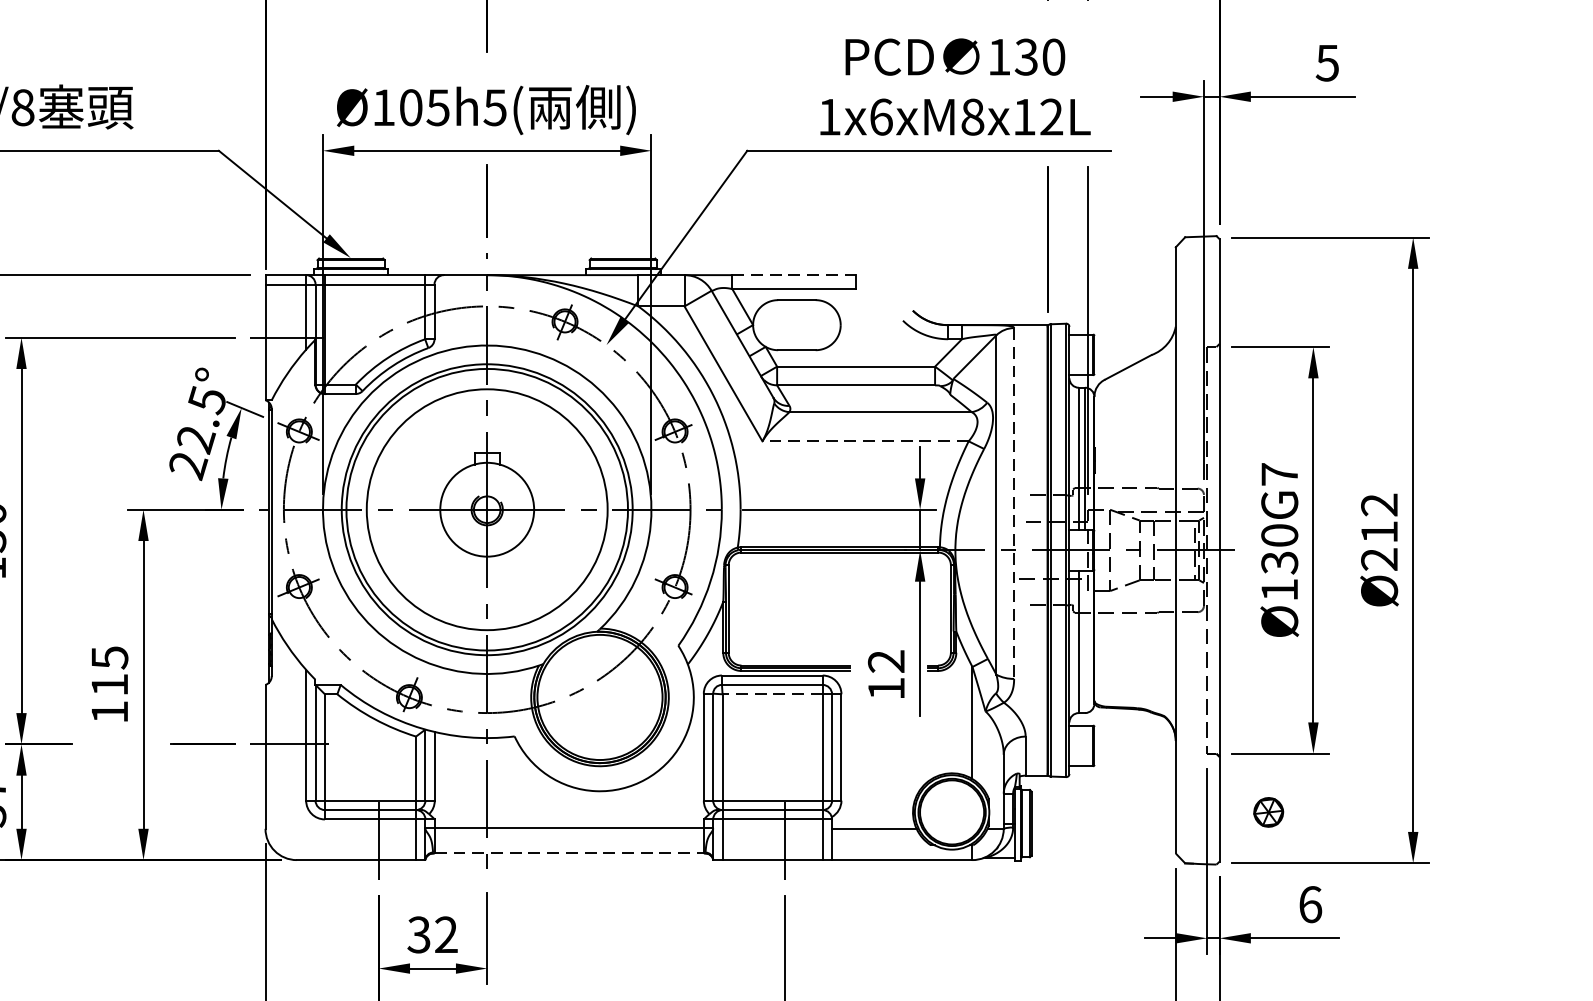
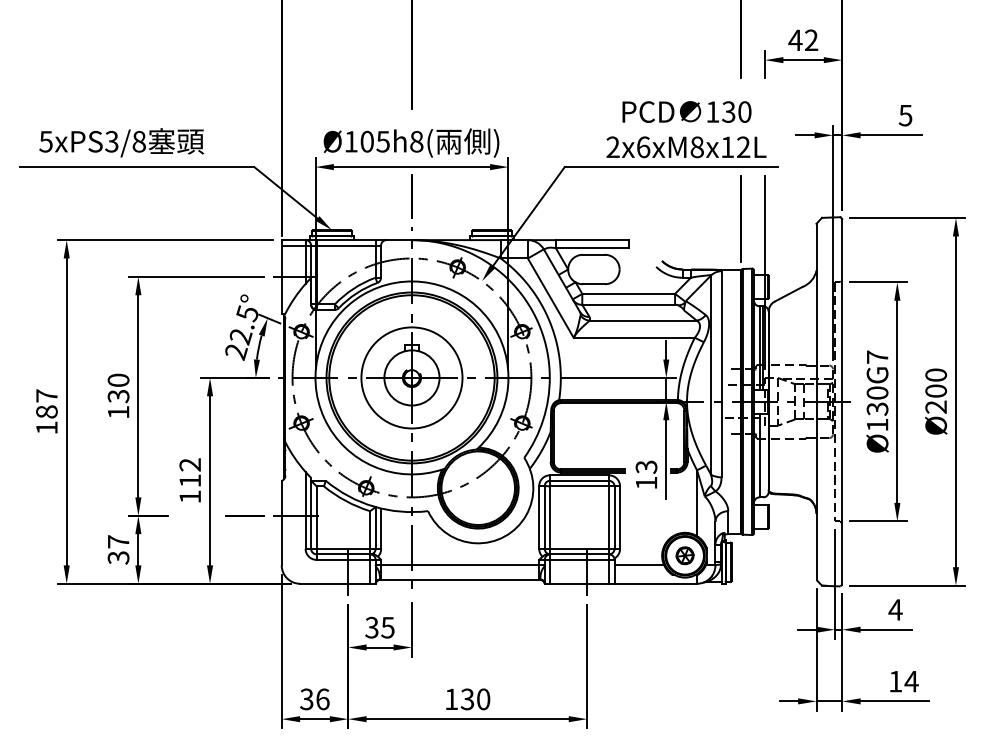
text: (494, 107) -> (416, 141), Ø105h5( -> Ø105h8(
text: (828, 115) -> (612, 146), 1x6xM8x12L -> 2x6xM8x12L
line: (792, 275) -> (591, 240), dashed -> solid
line: (866, 440) -> (634, 337), dashed -> solid
line: (1014, 503) -> (721, 374), dashed -> solid
circle: (486, 508) -> (411, 377), size x0.71
text: (1380, 517) -> (936, 382), Ø212 -> Ø200
text: (110, 657) -> (190, 464), 115 -> 112
text: (886, 660) -> (646, 466), 12 -> 13
line: (772, 694) -> (579, 486), dashed -> solid
part: (1267, 811) -> (684, 555), moved
line: (569, 852) -> (460, 579), dashed -> solid
text: (1310, 903) -> (895, 609), 6 -> 4
text: (445, 934) -> (387, 627), 32 -> 35

